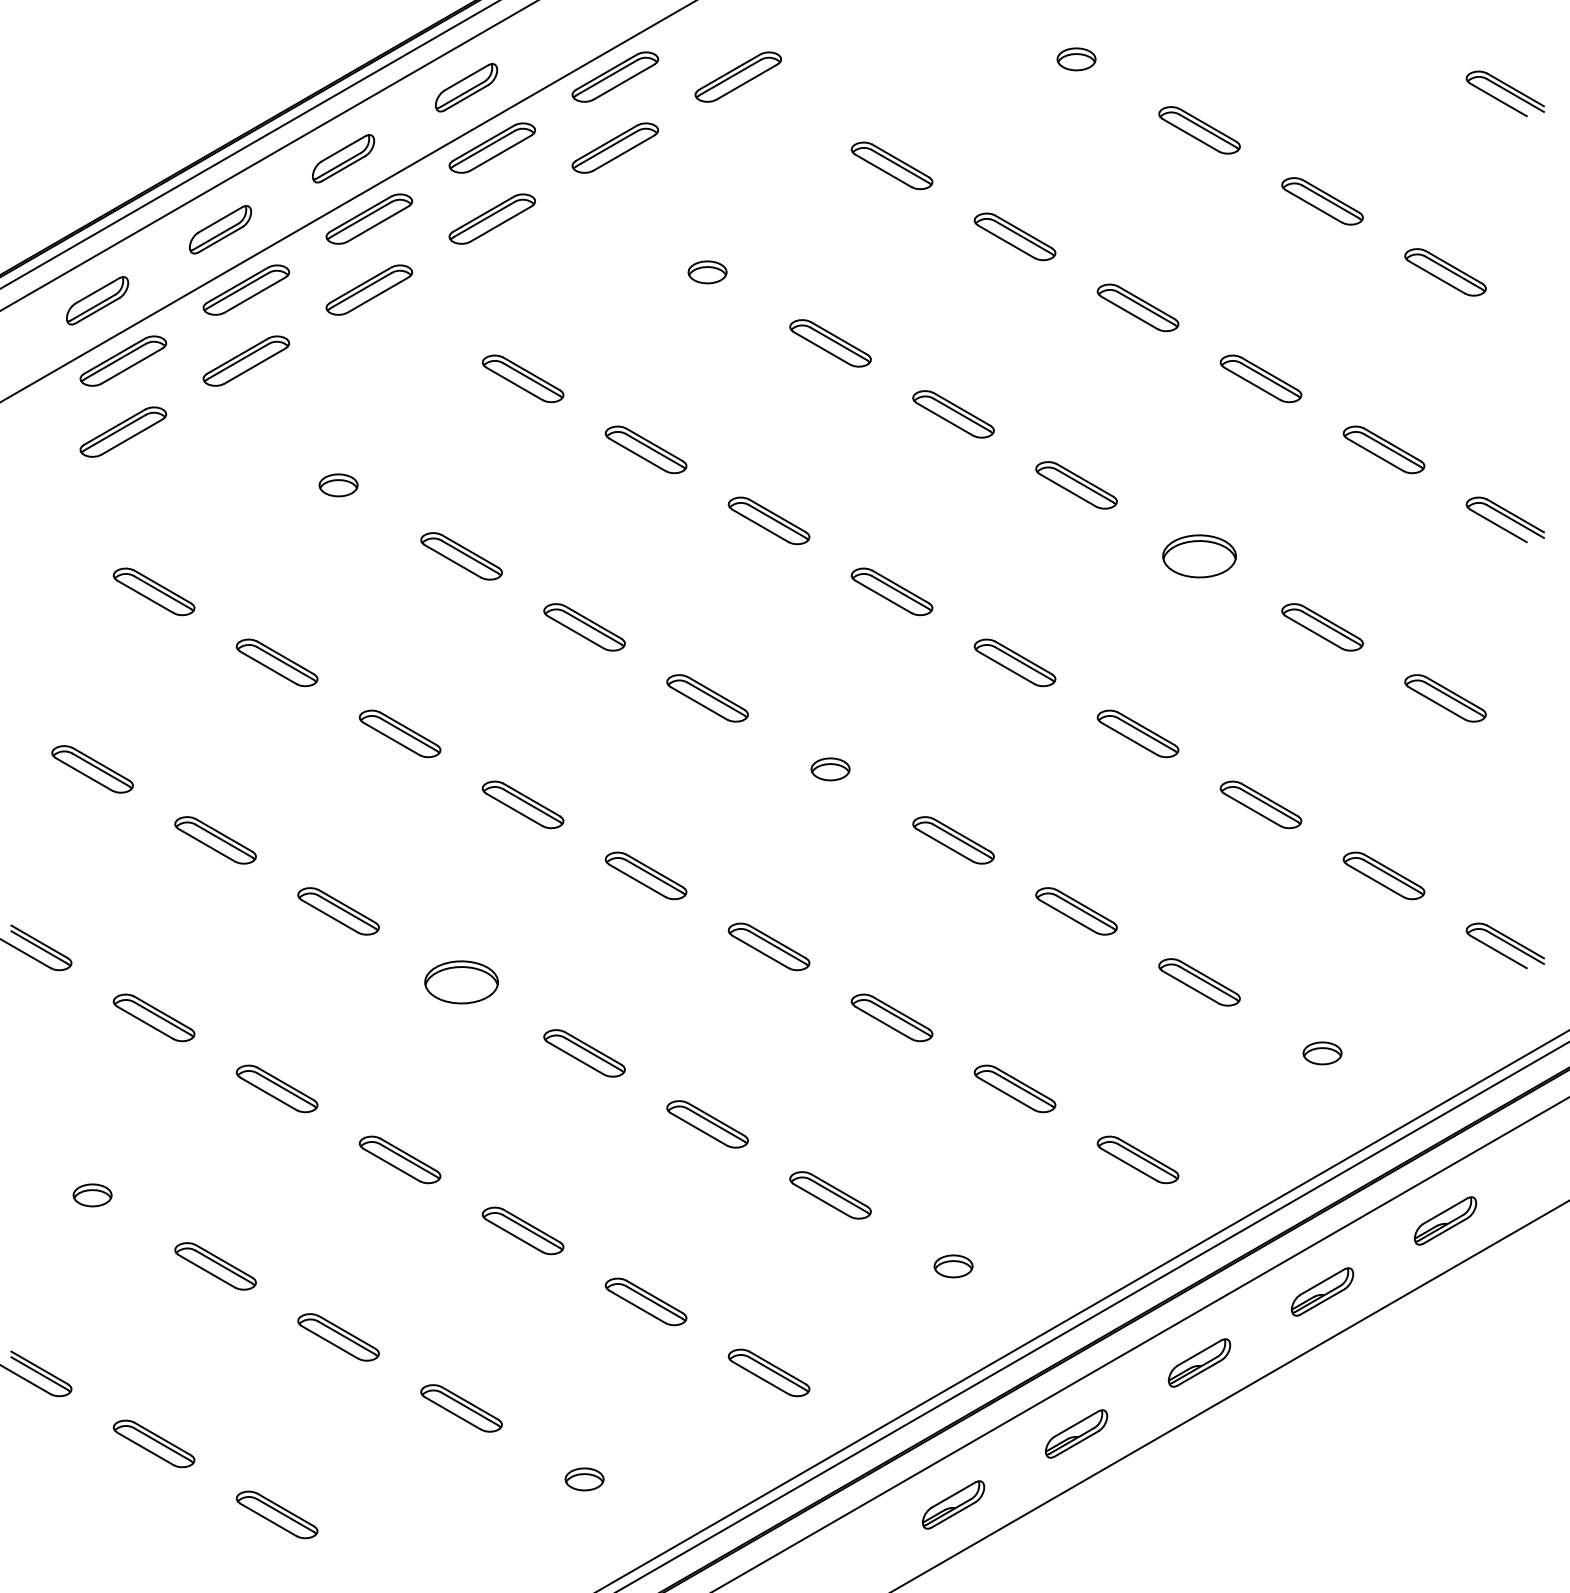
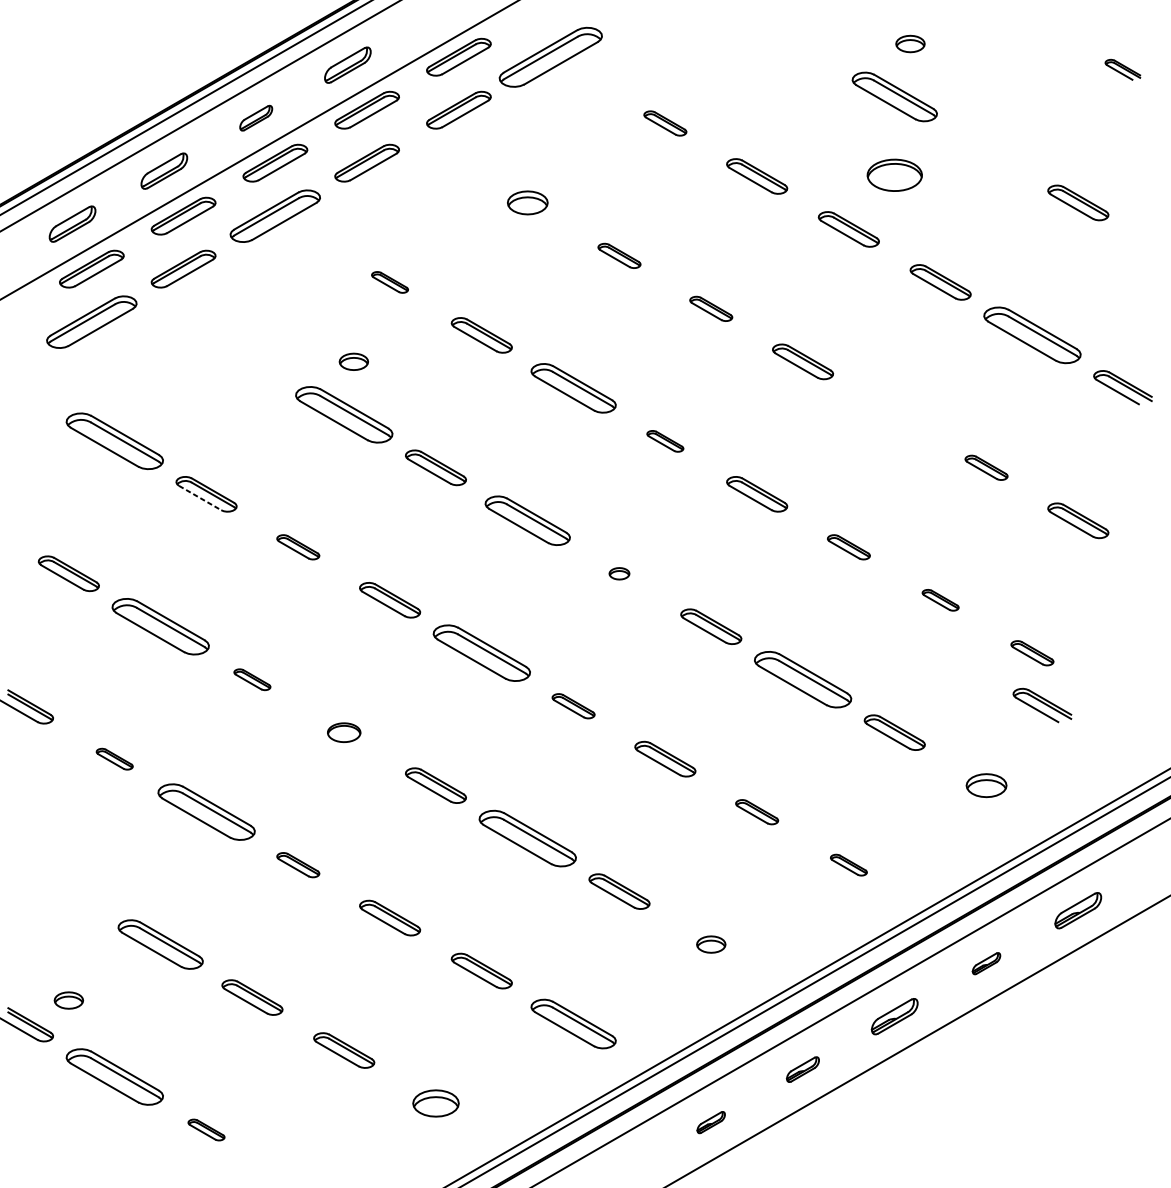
part: (1076, 59) -> (910, 44), moved
part: (737, 76) -> (550, 56), size x1.6
part: (1504, 93) -> (1122, 69), size x0.6
part: (1199, 130) -> (894, 97), size x1.4
part: (343, 158) -> (256, 117), size x0.7
part: (891, 165) -> (664, 123), size x0.7
part: (1322, 201) -> (986, 150), removed
part: (707, 272) -> (527, 203), size x1.4
part: (369, 289) -> (275, 215), size x1.4
part: (830, 343) -> (619, 256), size x0.7
part: (522, 378) -> (389, 282), size x0.6
part: (953, 414) -> (711, 308), size x0.7
part: (123, 431) -> (91, 321), size x1.4
part: (1383, 449) -> (1032, 335), size x1.6
part: (338, 485) -> (353, 361), moved
part: (768, 520) -> (573, 388), size x1.4
part: (461, 556) -> (344, 414), size x1.6
part: (1199, 556) -> (894, 175), moved
part: (153, 591) -> (114, 441), size x1.6
part: (891, 591) -> (664, 441), size x0.6
part: (1322, 627) -> (986, 467), size x0.7
line: (268, 667) -> (200, 497), solid -> dashed
part: (707, 698) -> (527, 520), size x1.4
part: (399, 733) -> (297, 546), size x0.7
part: (1137, 733) -> (848, 546), size x0.7
part: (830, 769) -> (619, 573), size x0.7
part: (1260, 804) -> (940, 599), size x0.6
part: (215, 840) -> (160, 626), size x1.6
part: (645, 875) -> (481, 652), size x1.6
part: (1383, 875) -> (1032, 652), size x0.7
part: (338, 911) -> (252, 679), size x0.6
part: (1076, 911) -> (802, 679), size x1.6
part: (1504, 945) -> (1041, 705), moved
part: (768, 946) -> (573, 705), size x0.7
part: (461, 982) -> (344, 732), size x0.6
part: (153, 1017) -> (114, 758), size x0.6
part: (1322, 1053) -> (986, 785), size x1.4
part: (276, 1088) -> (206, 811), size x1.6
part: (1014, 1088) -> (756, 811), size x0.7
part: (707, 1124) -> (527, 838), size x1.6
part: (399, 1159) -> (297, 864), size x0.7
part: (1137, 1159) -> (848, 864), size x0.6
part: (92, 1195) -> (68, 1000), moved
part: (215, 1266) -> (160, 944), size x1.4
part: (1322, 1291) -> (986, 963), size x0.6
part: (768, 1372) -> (573, 1023), size x1.4
part: (1076, 1433) -> (802, 1069), size x0.7
part: (153, 1443) -> (114, 1076), size x1.6
part: (584, 1479) -> (435, 1103), size x1.6
part: (953, 1504) -> (711, 1122), size x0.6
part: (276, 1514) -> (206, 1129), size x0.6

